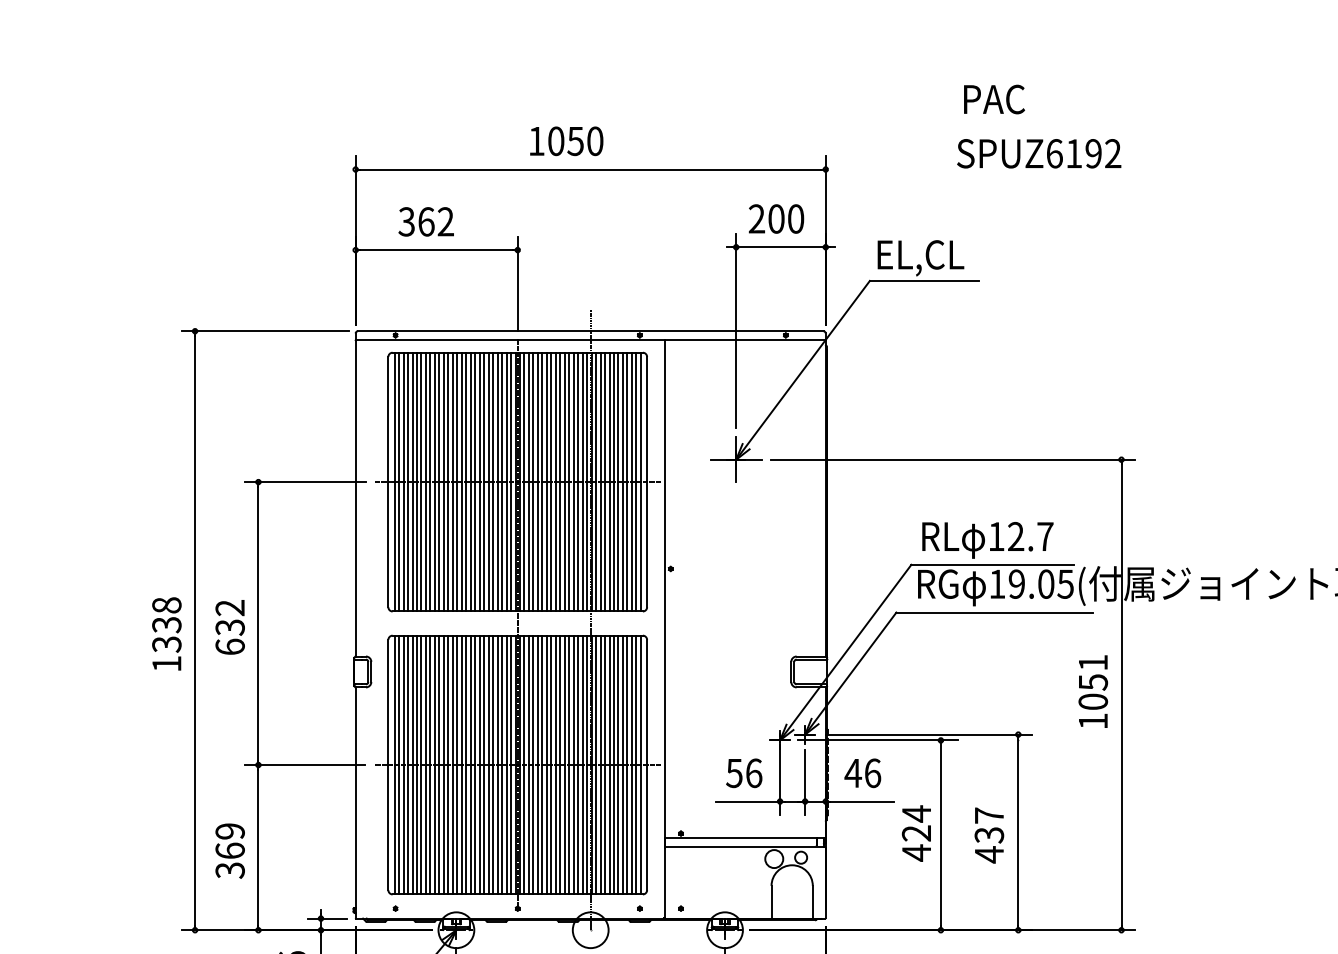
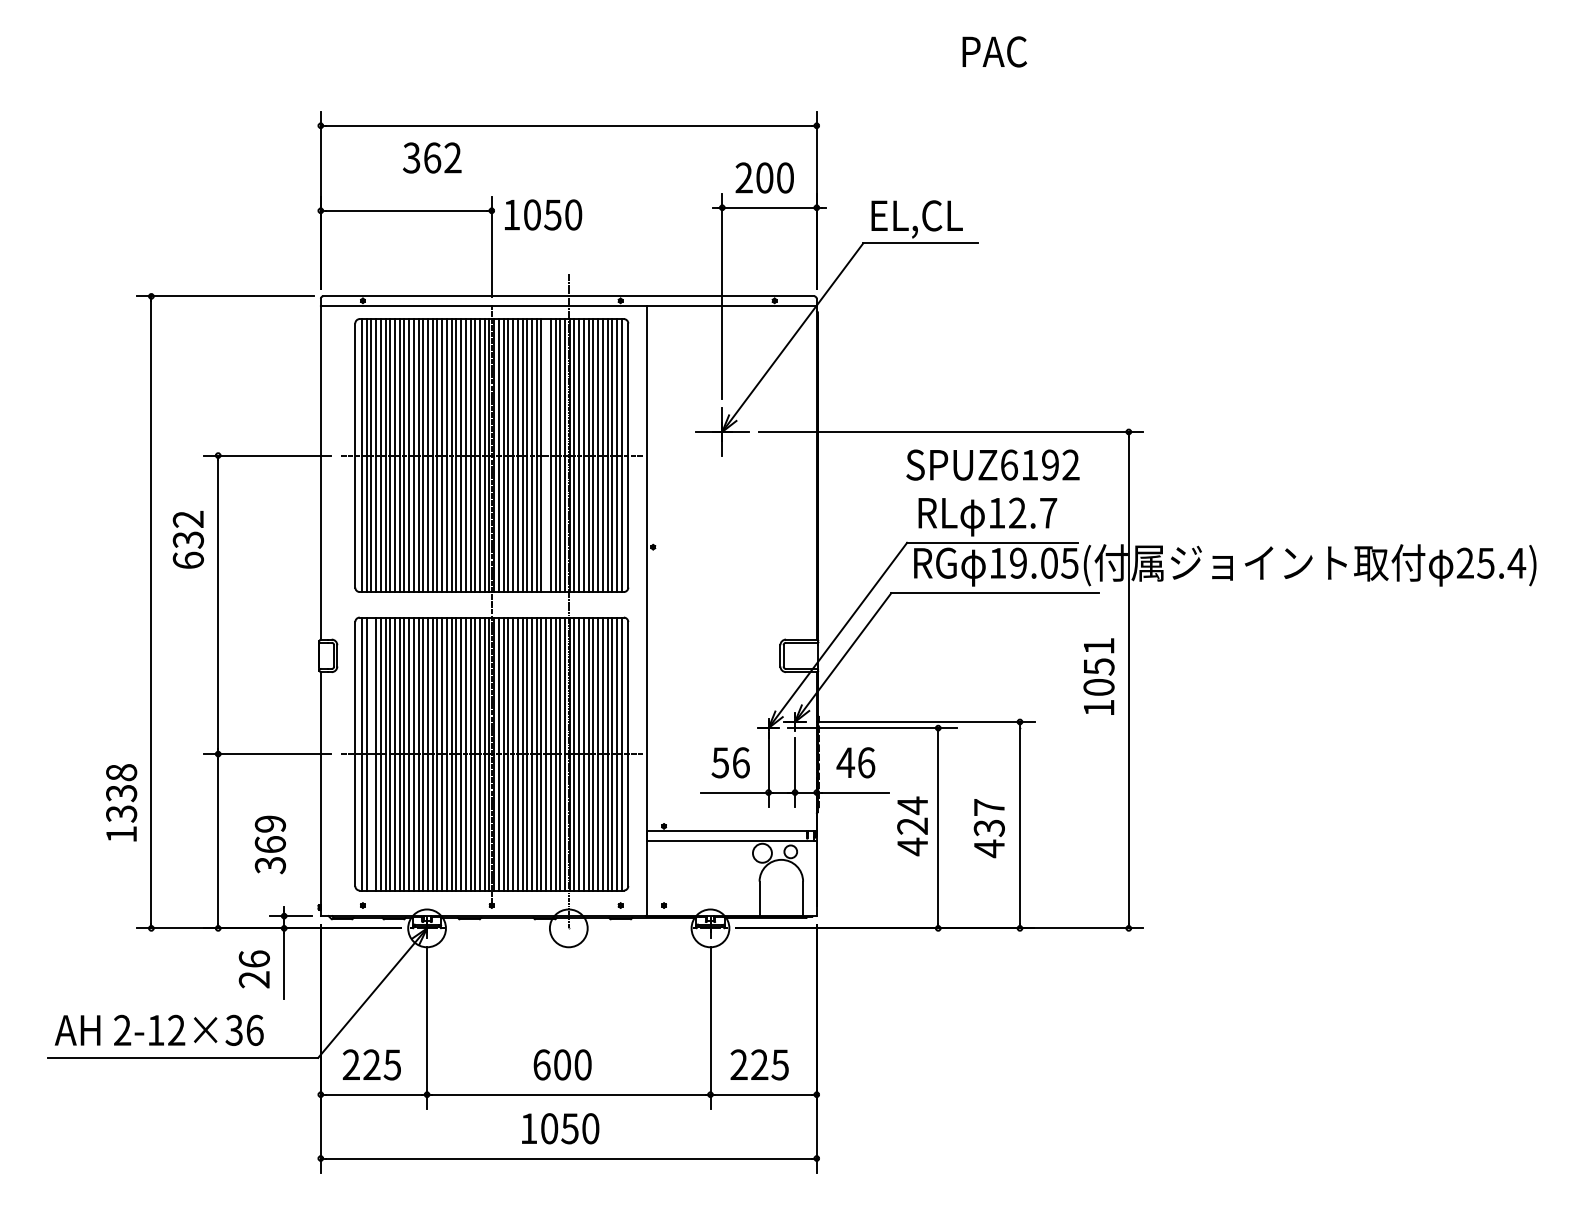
text: (566, 140) -> (543, 214), moved
text: (1038, 153) -> (992, 464), moved
text: (426, 221) -> (432, 157), moved
line: (569, 482) -> (546, 455), removed
text: (229, 627) -> (187, 539), moved
text: (166, 633) -> (121, 802), moved
line: (403, 764) -> (371, 753), removed
text: (229, 850) -> (269, 844), moved

